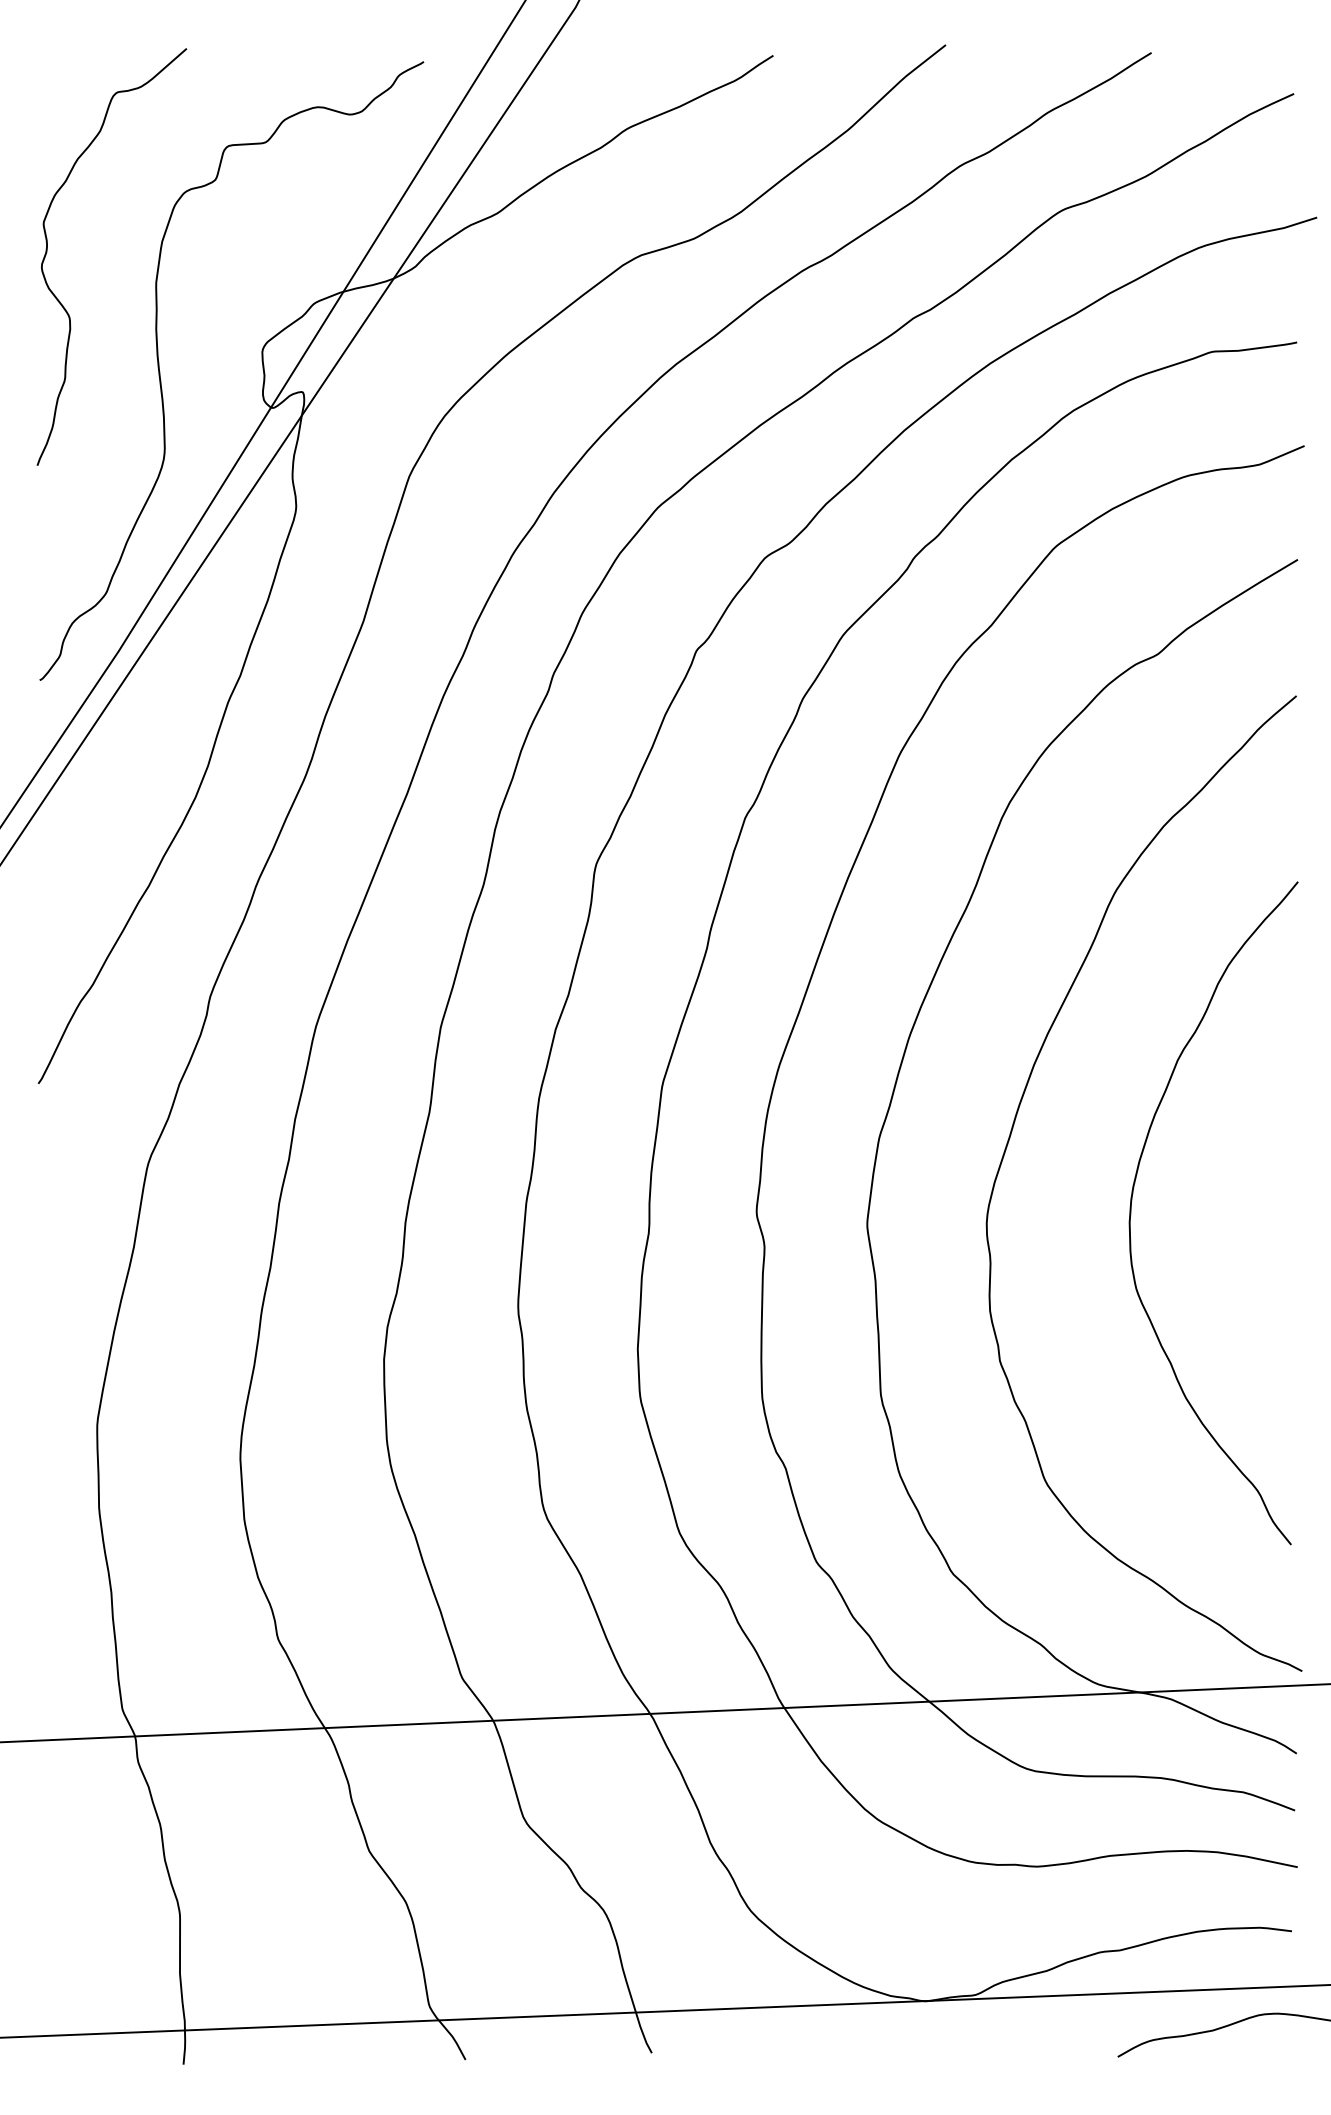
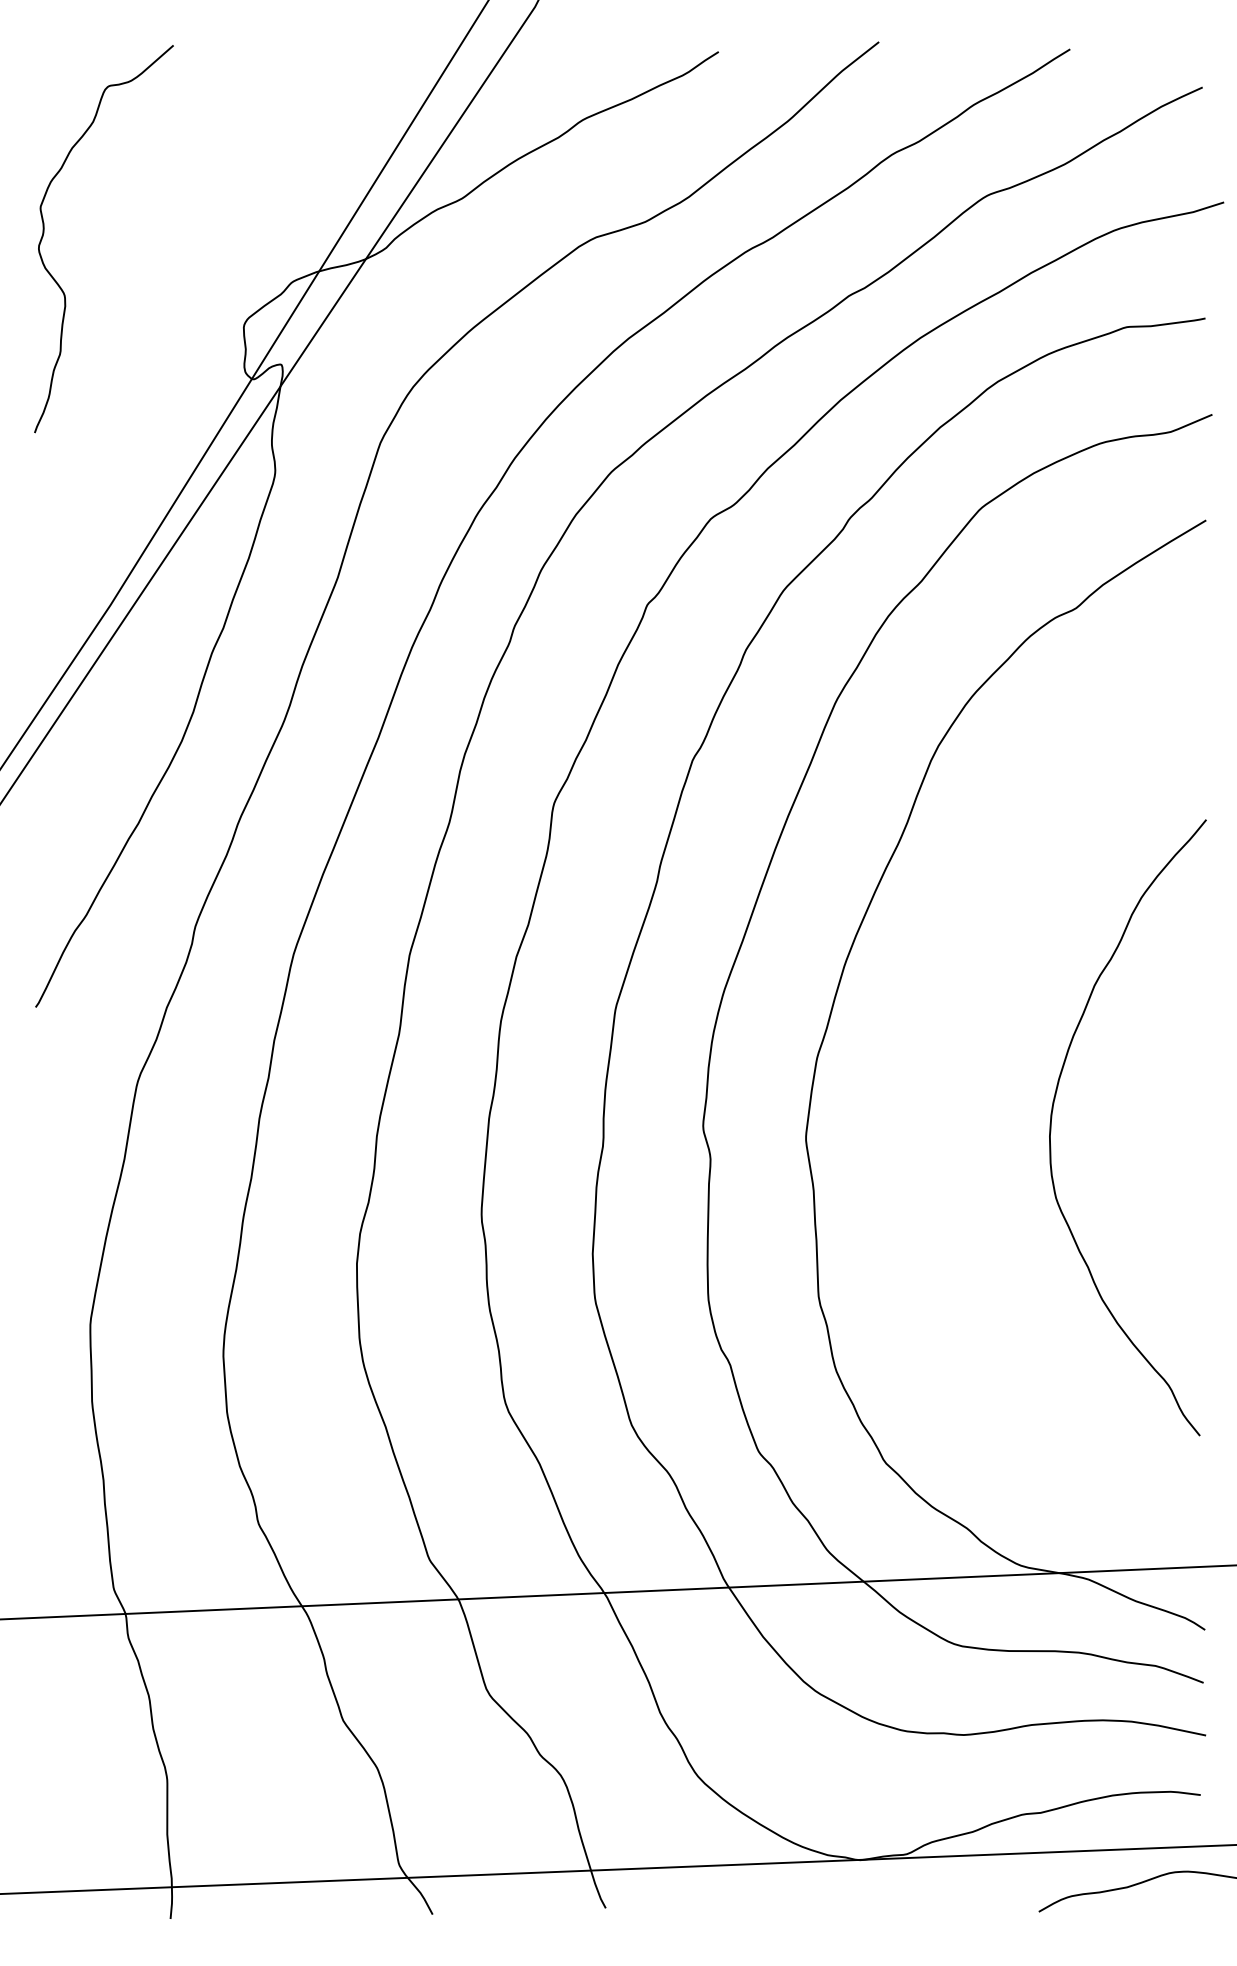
curve: (161, 383) -> (150, 356), removed
curve: (1010, 1137) -> (939, 1057), removed

